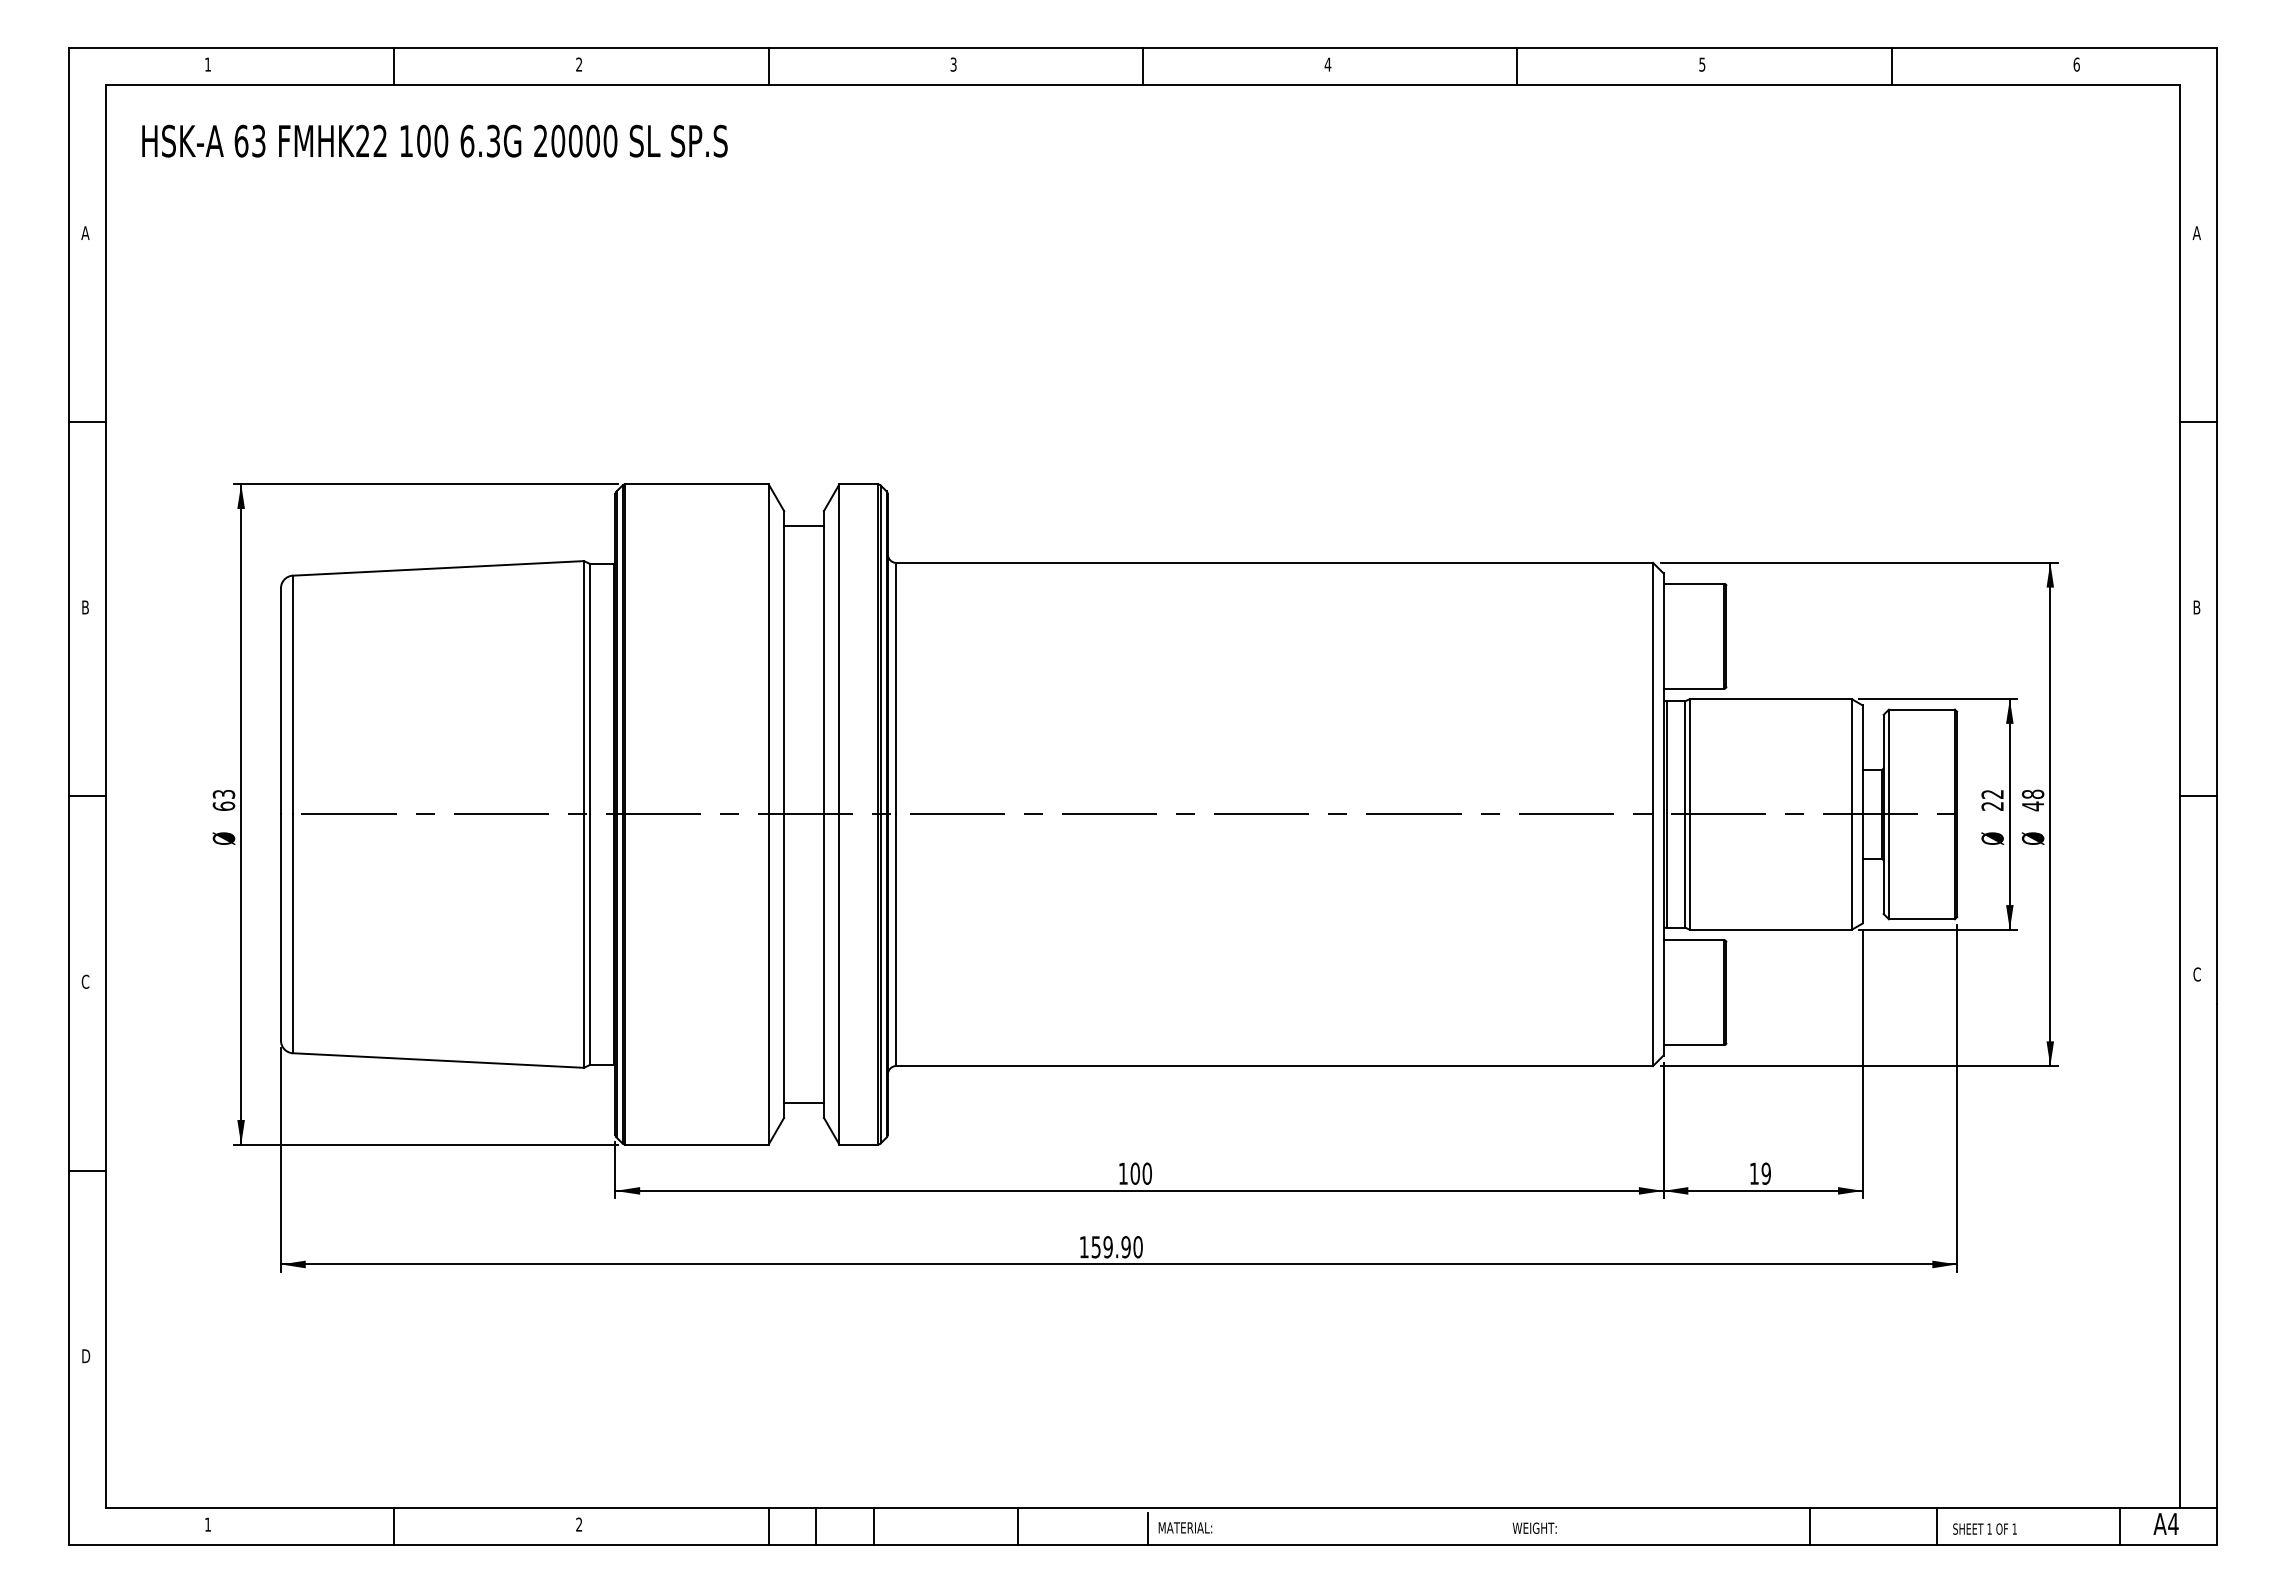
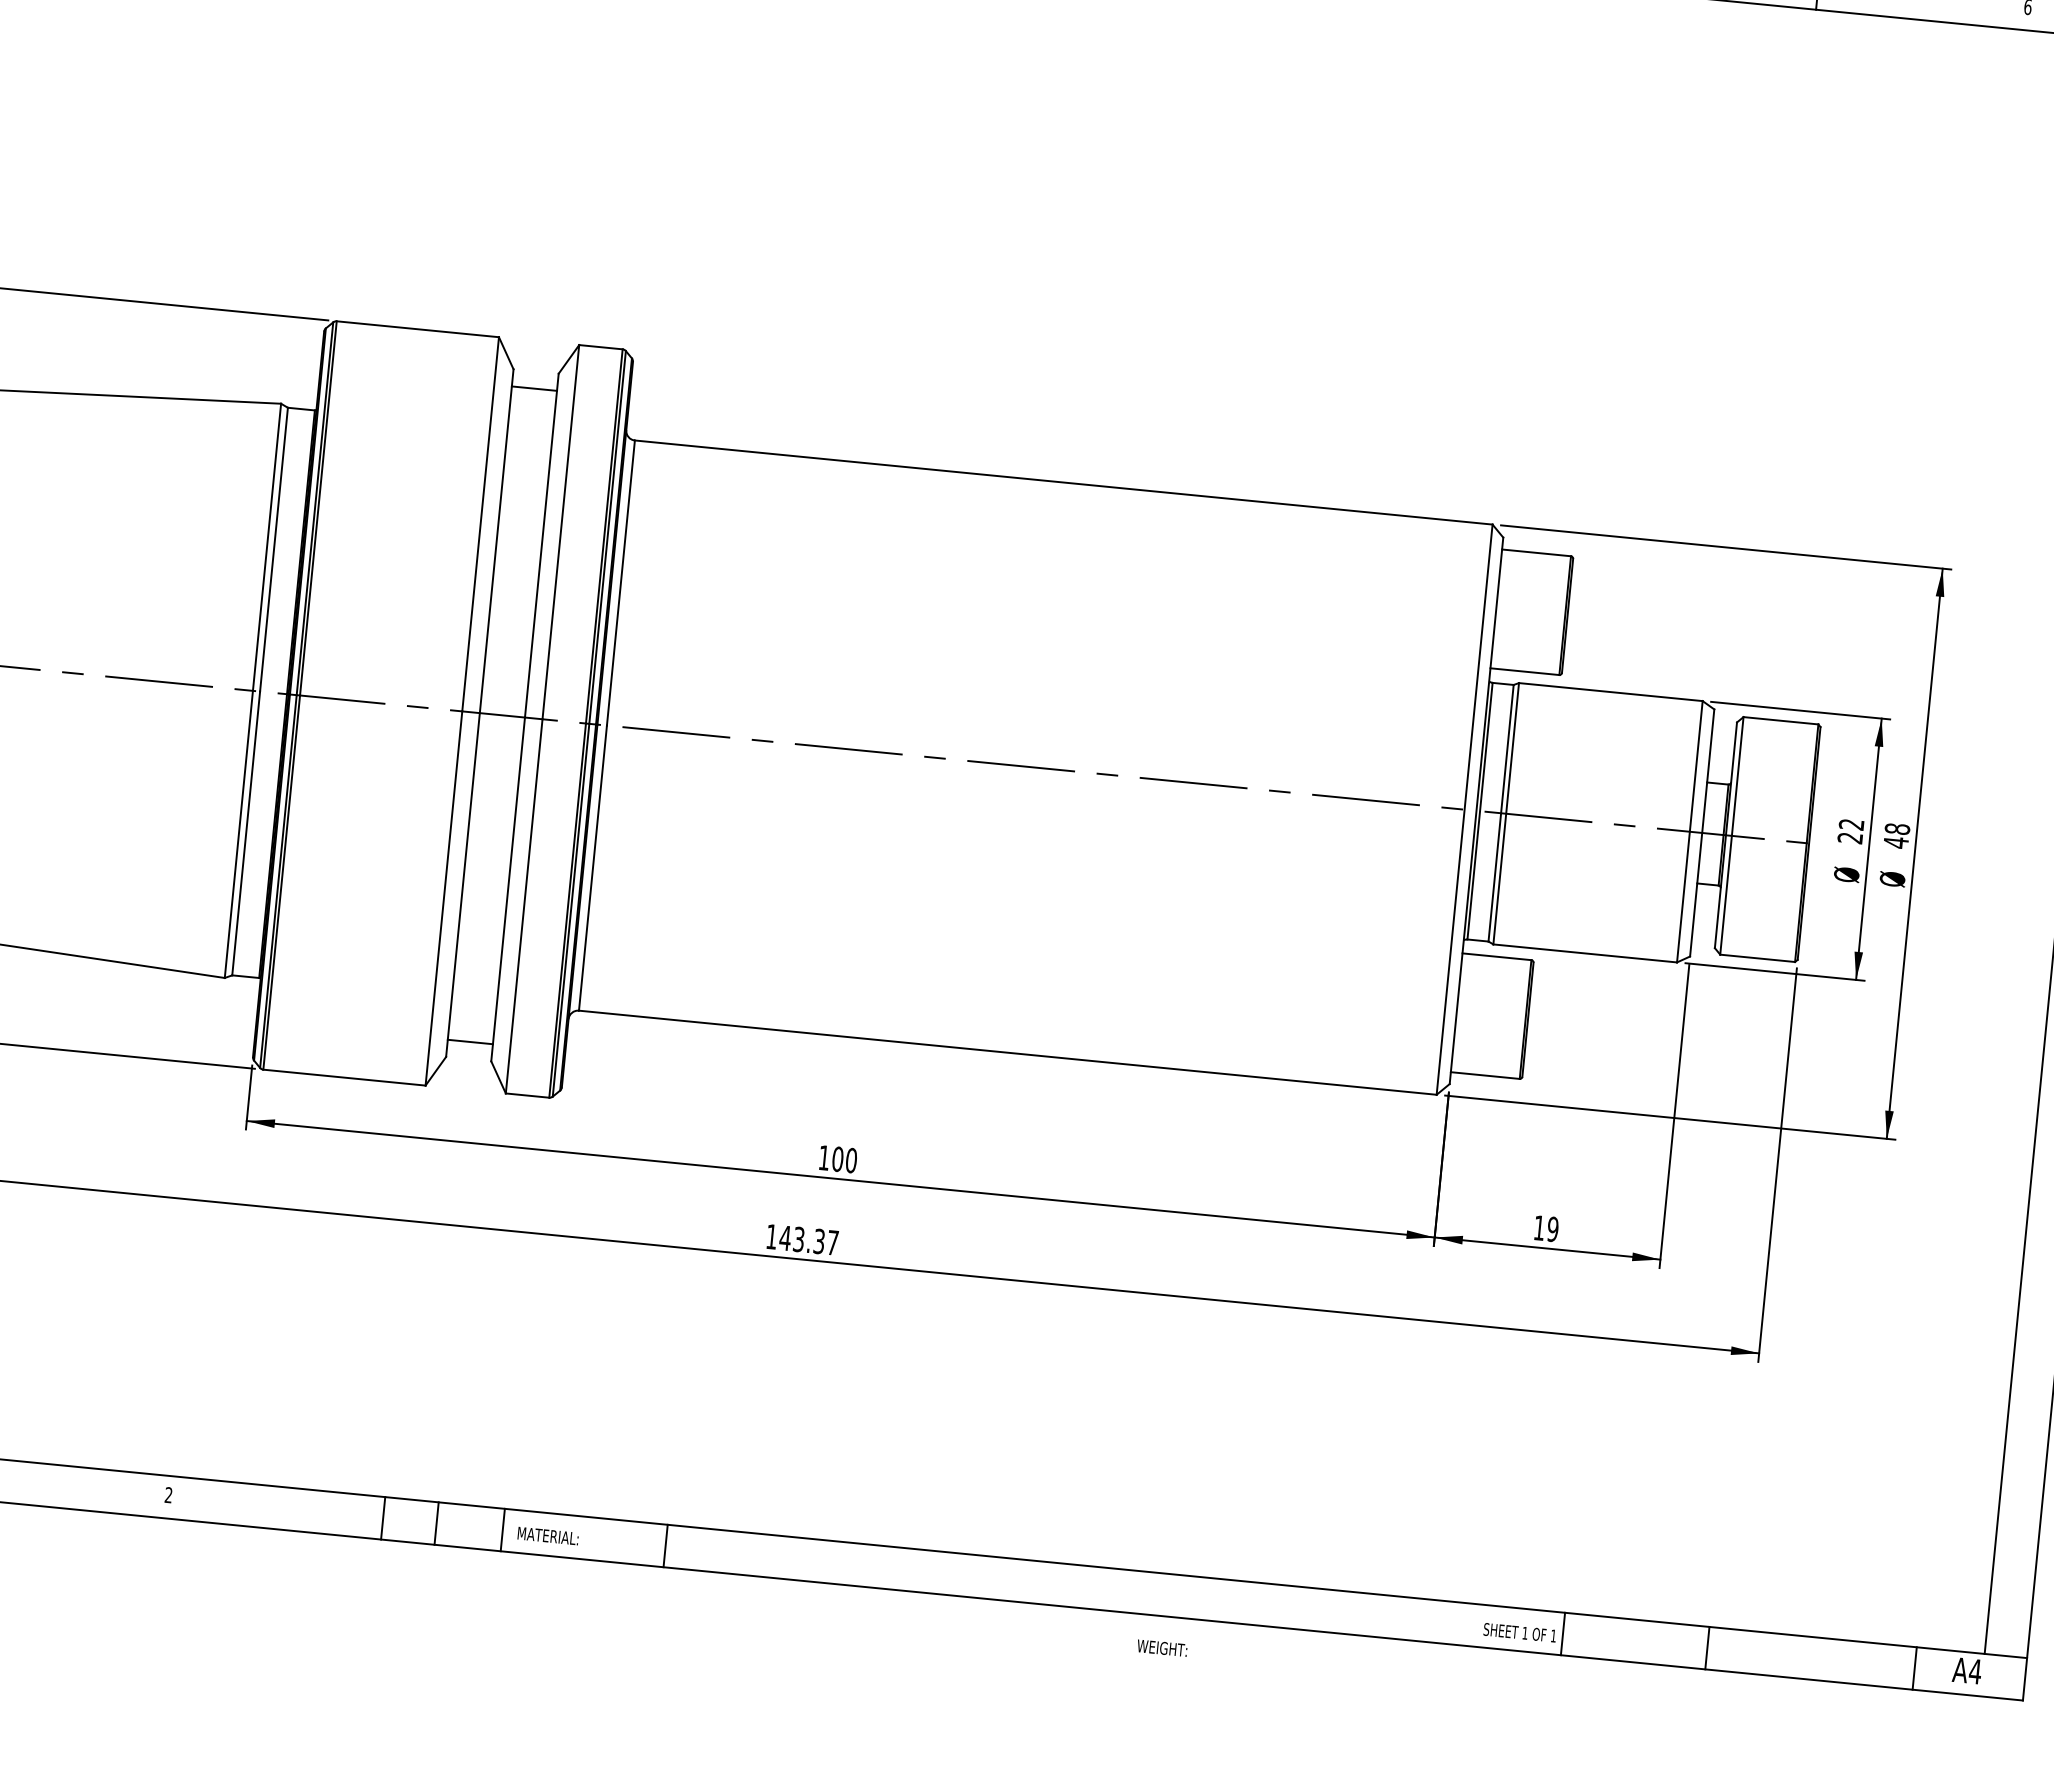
text: (1116, 1247) -> (808, 1240), 159.90 -> 143.37
text: (1185, 1527) -> (548, 1535), moved
text: (1534, 1527) -> (1162, 1647), moved
text: (1984, 1528) -> (1519, 1632), moved
line: (1148, 1529) -> (813, 1563), removed

